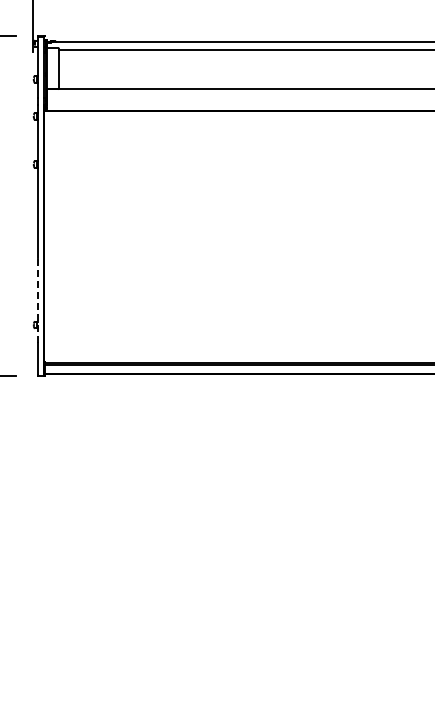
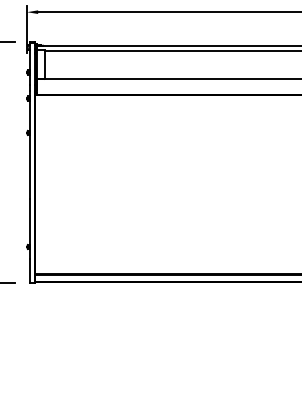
line: (37, 299) -> (30, 228), dashed -> solid

